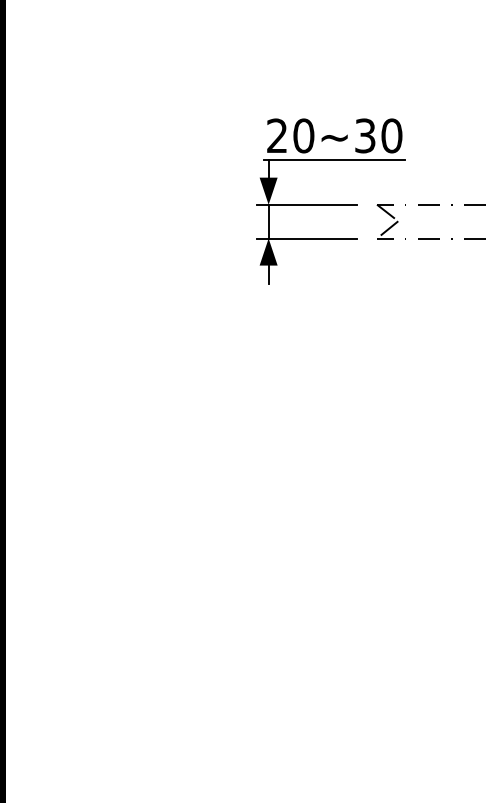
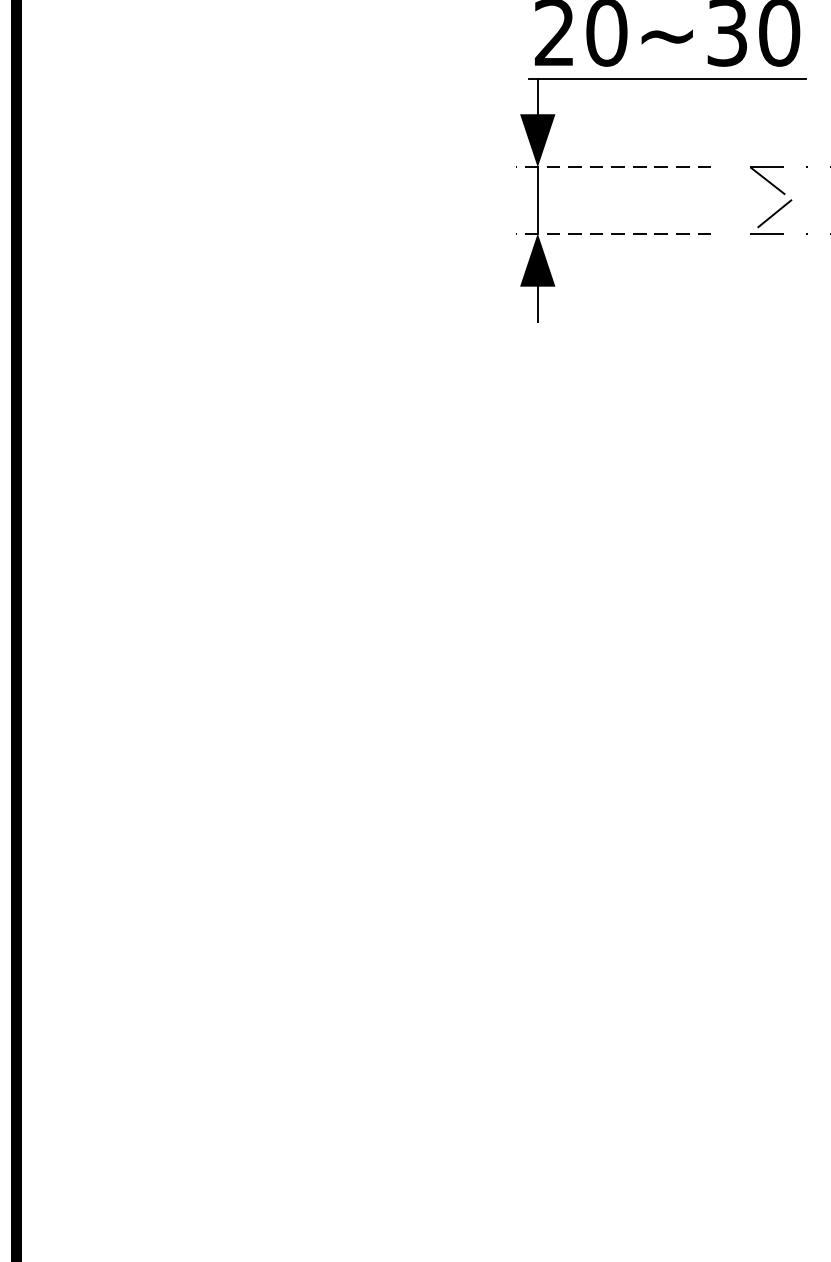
line: (307, 204) -> (613, 166), solid -> dashed
line: (307, 238) -> (613, 233), solid -> dashed

